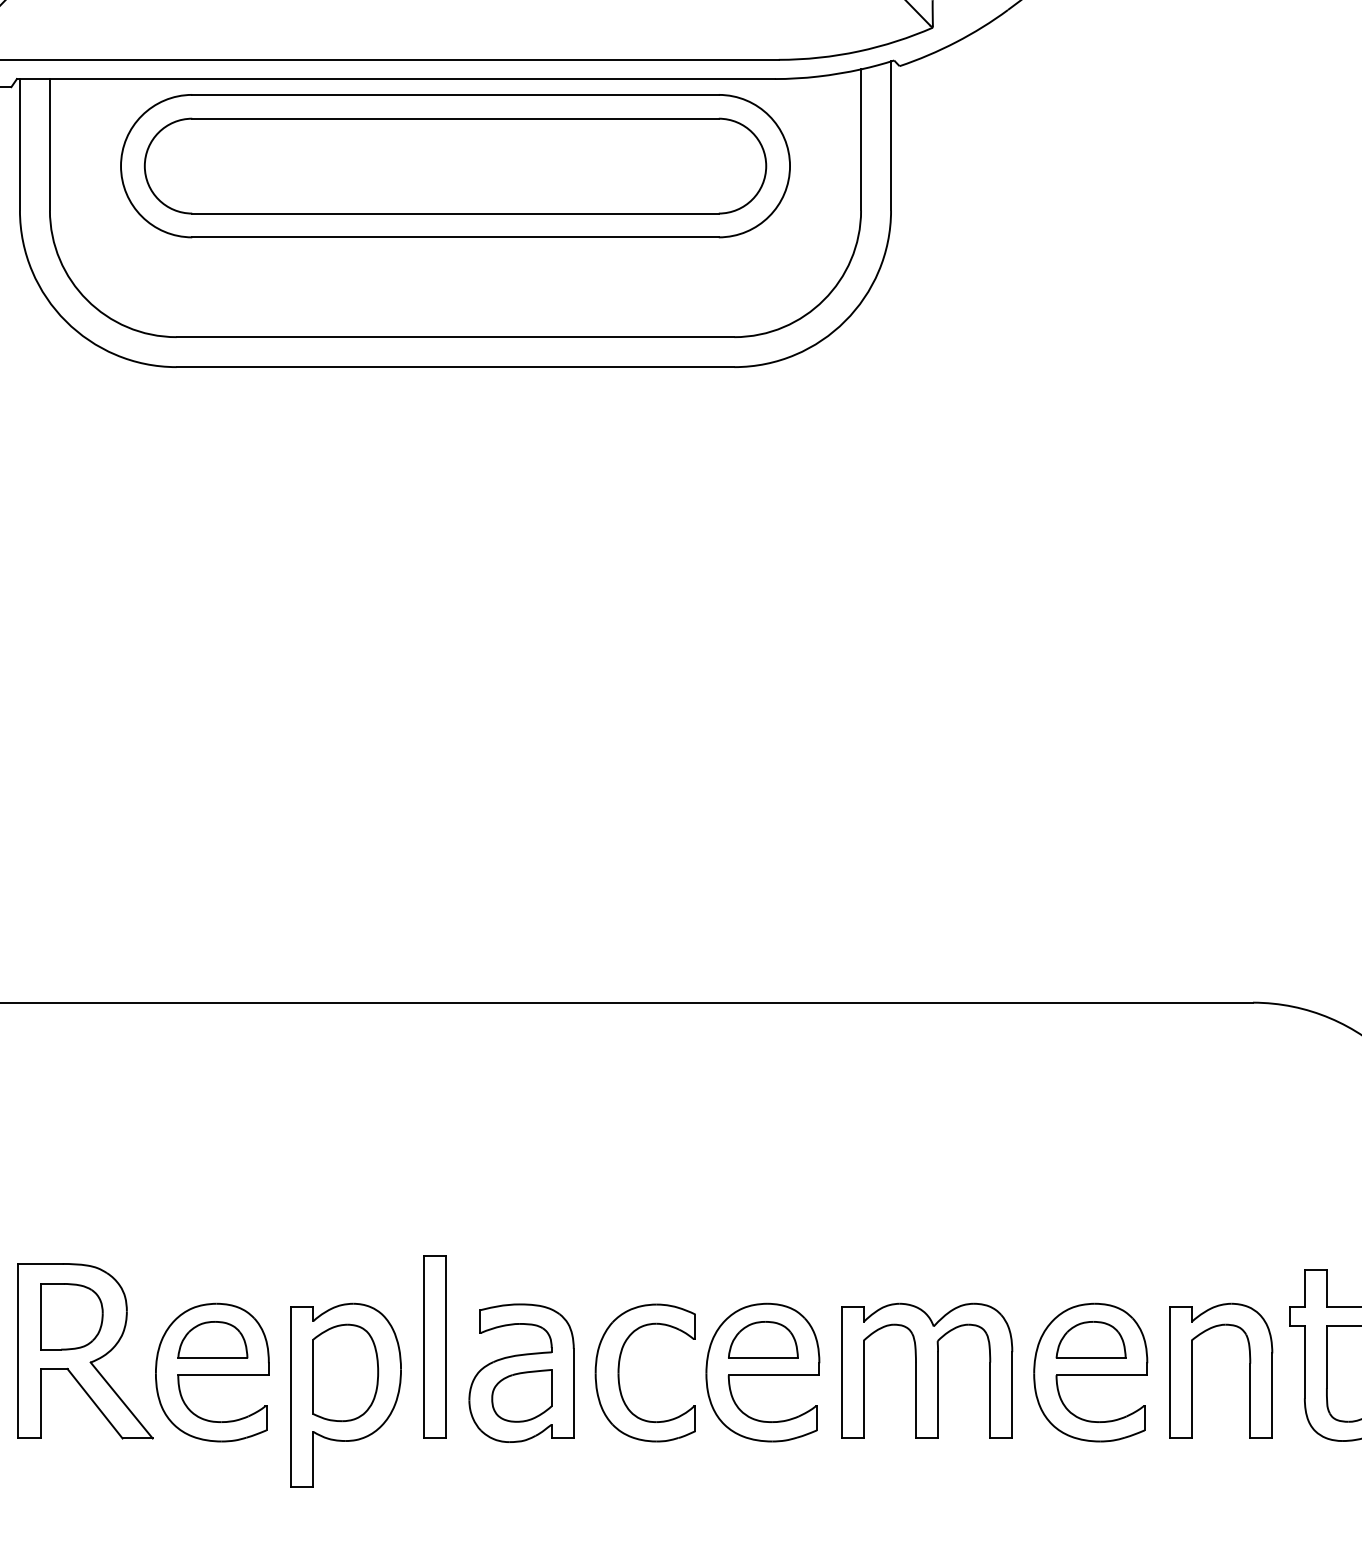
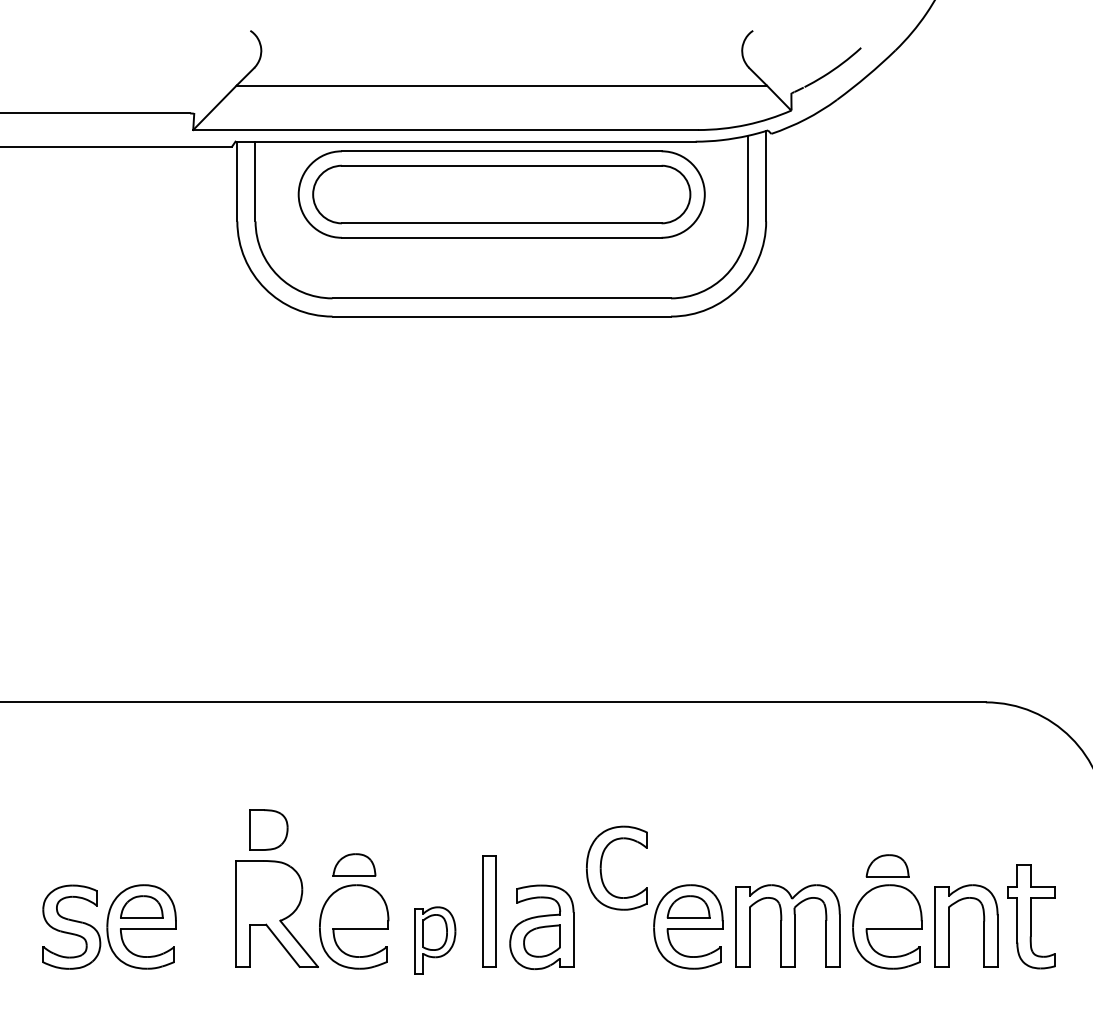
part: (71, 1315) -> (268, 829), moved
part: (212, 1338) -> (354, 864), moved
part: (1090, 1338) -> (887, 865), moved
part: (619, 1371) -> (601, 867), moved
part: (346, 1394) -> (435, 940), size x0.6

